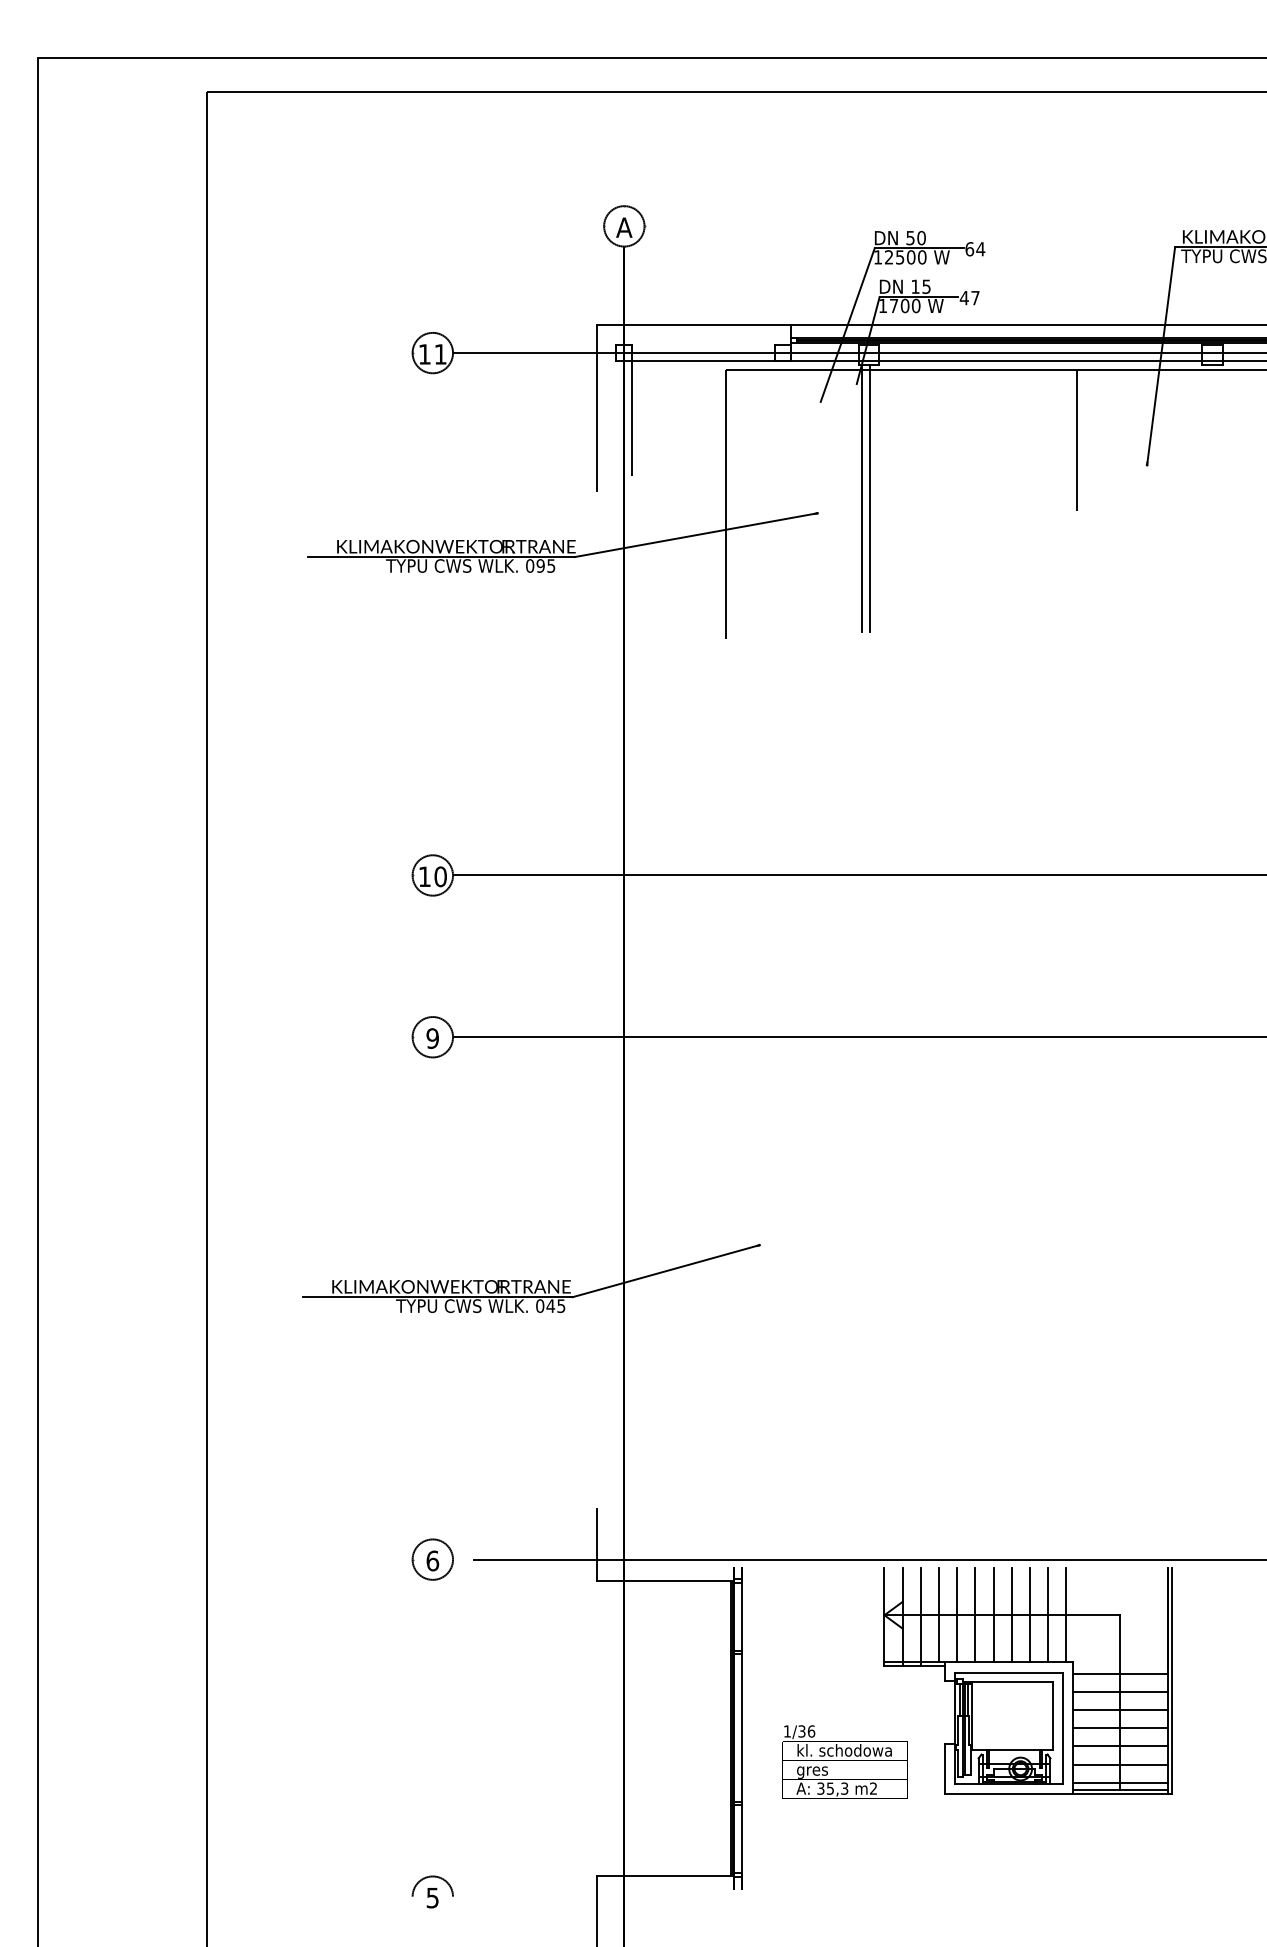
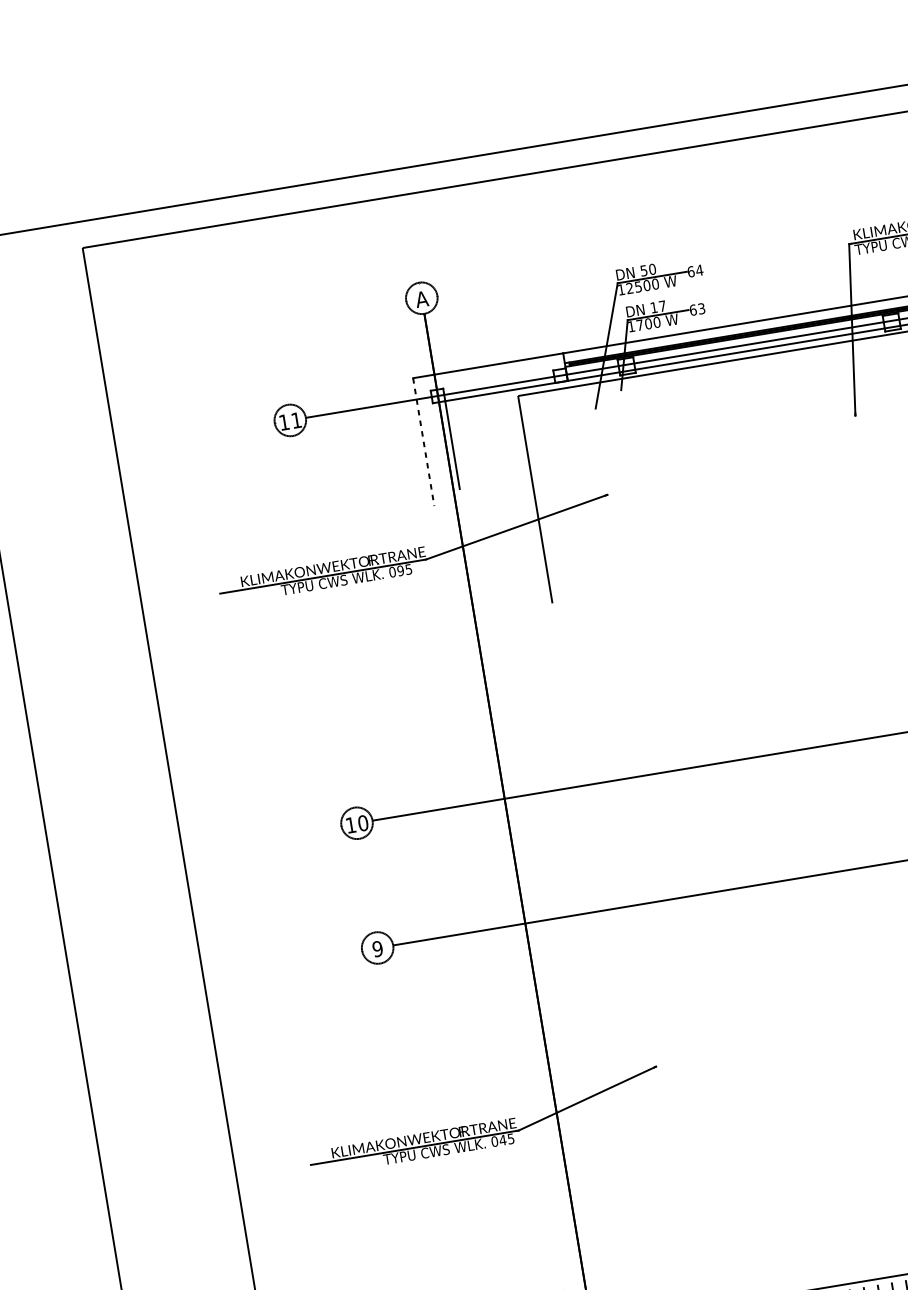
text: (926, 286) -> (662, 306), 15 -> 17
text: (969, 297) -> (697, 309), 47 -> 63
line: (596, 408) -> (423, 442), solid -> dashed
line: (1076, 439) -> (797, 404), removed
line: (862, 498) -> (640, 477), removed
line: (870, 498) -> (646, 476), removed

